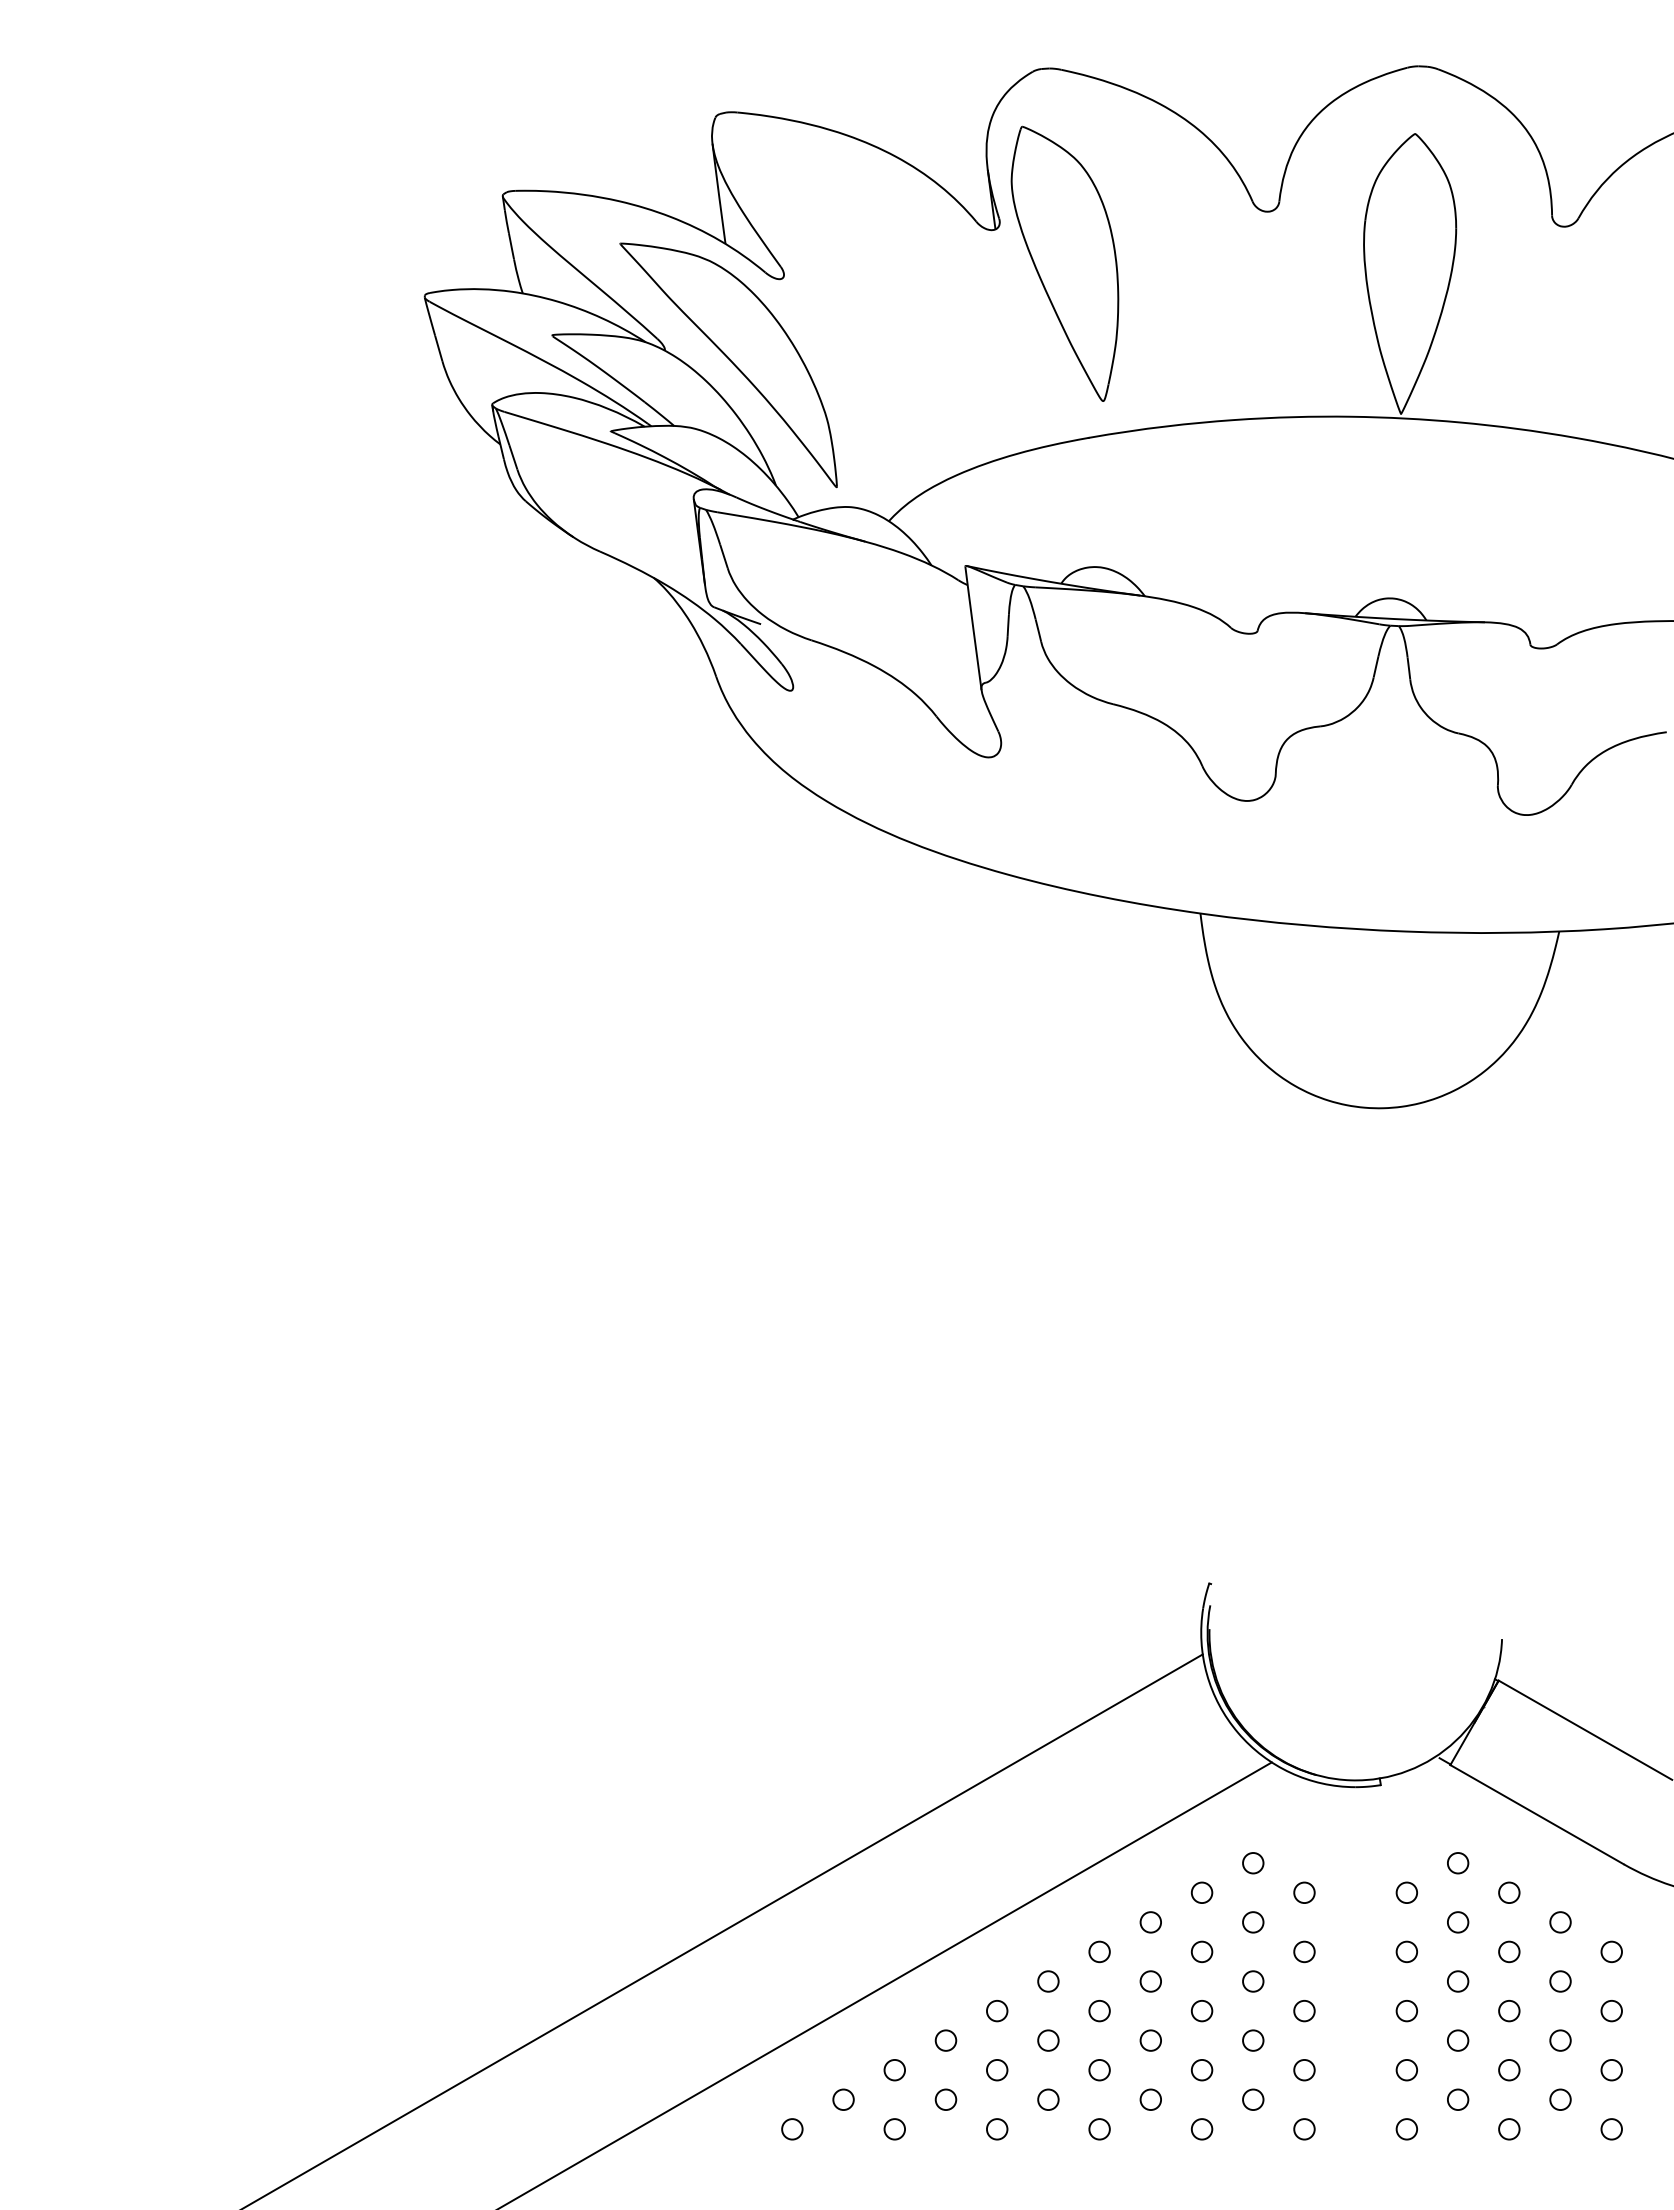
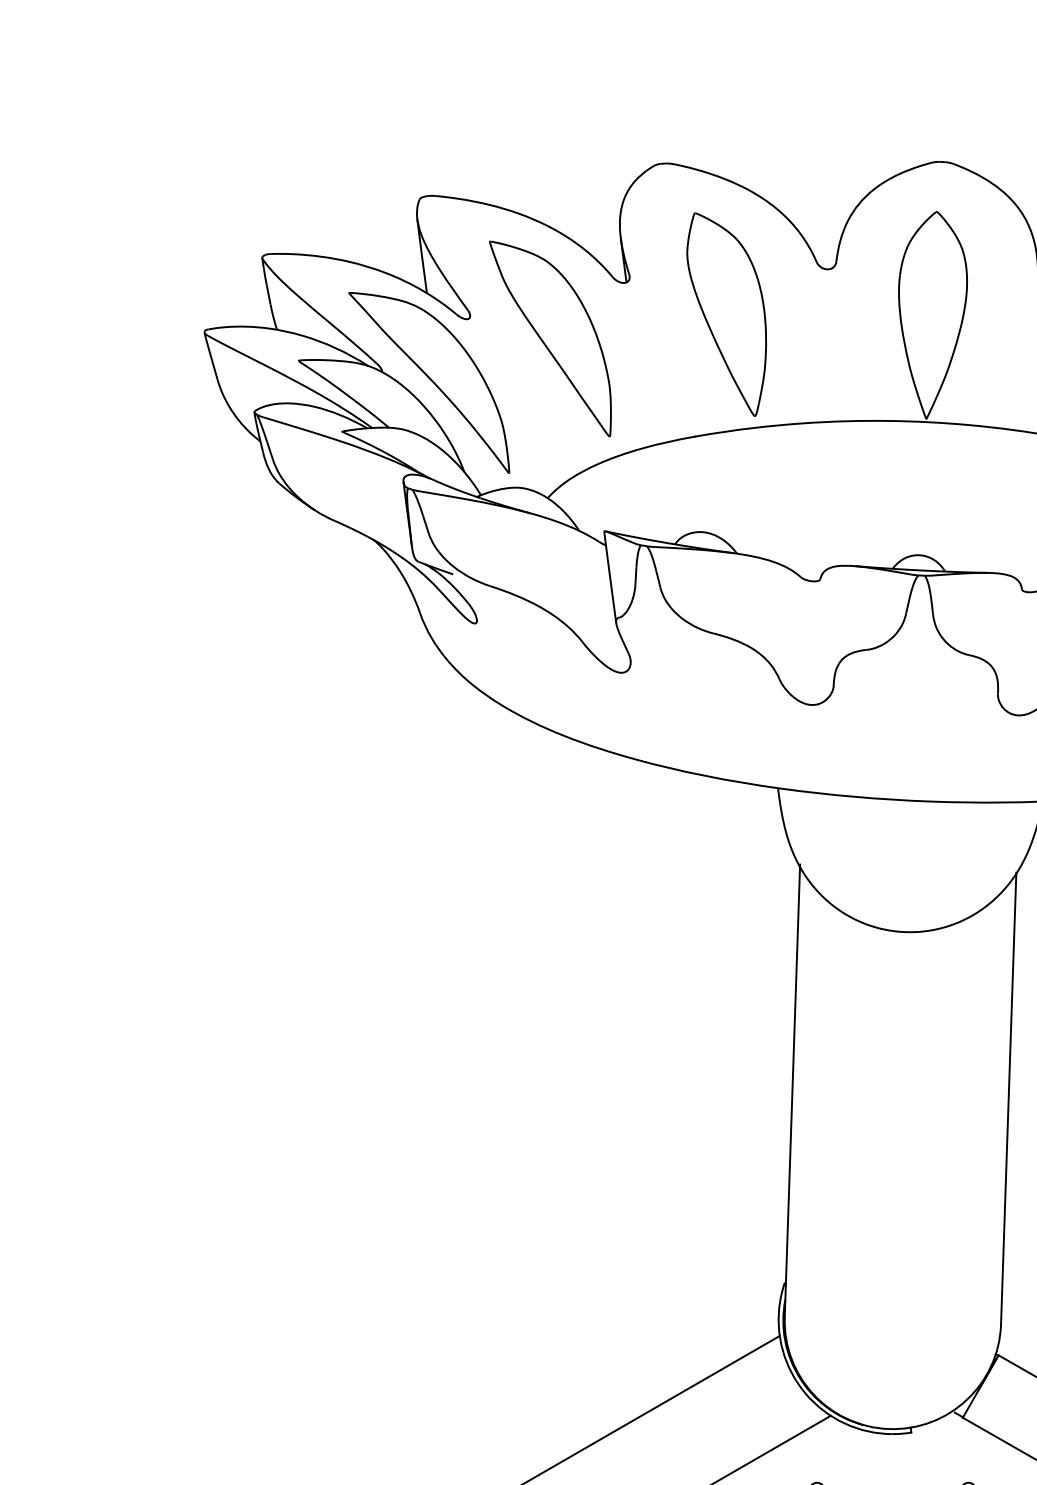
part: (1064, 263) -> (726, 314), moved
part: (892, 305) -> (550, 338), added
line: (1219, 1322) -> (792, 1090), added
line: (1512, 1333) -> (1008, 1098), added

